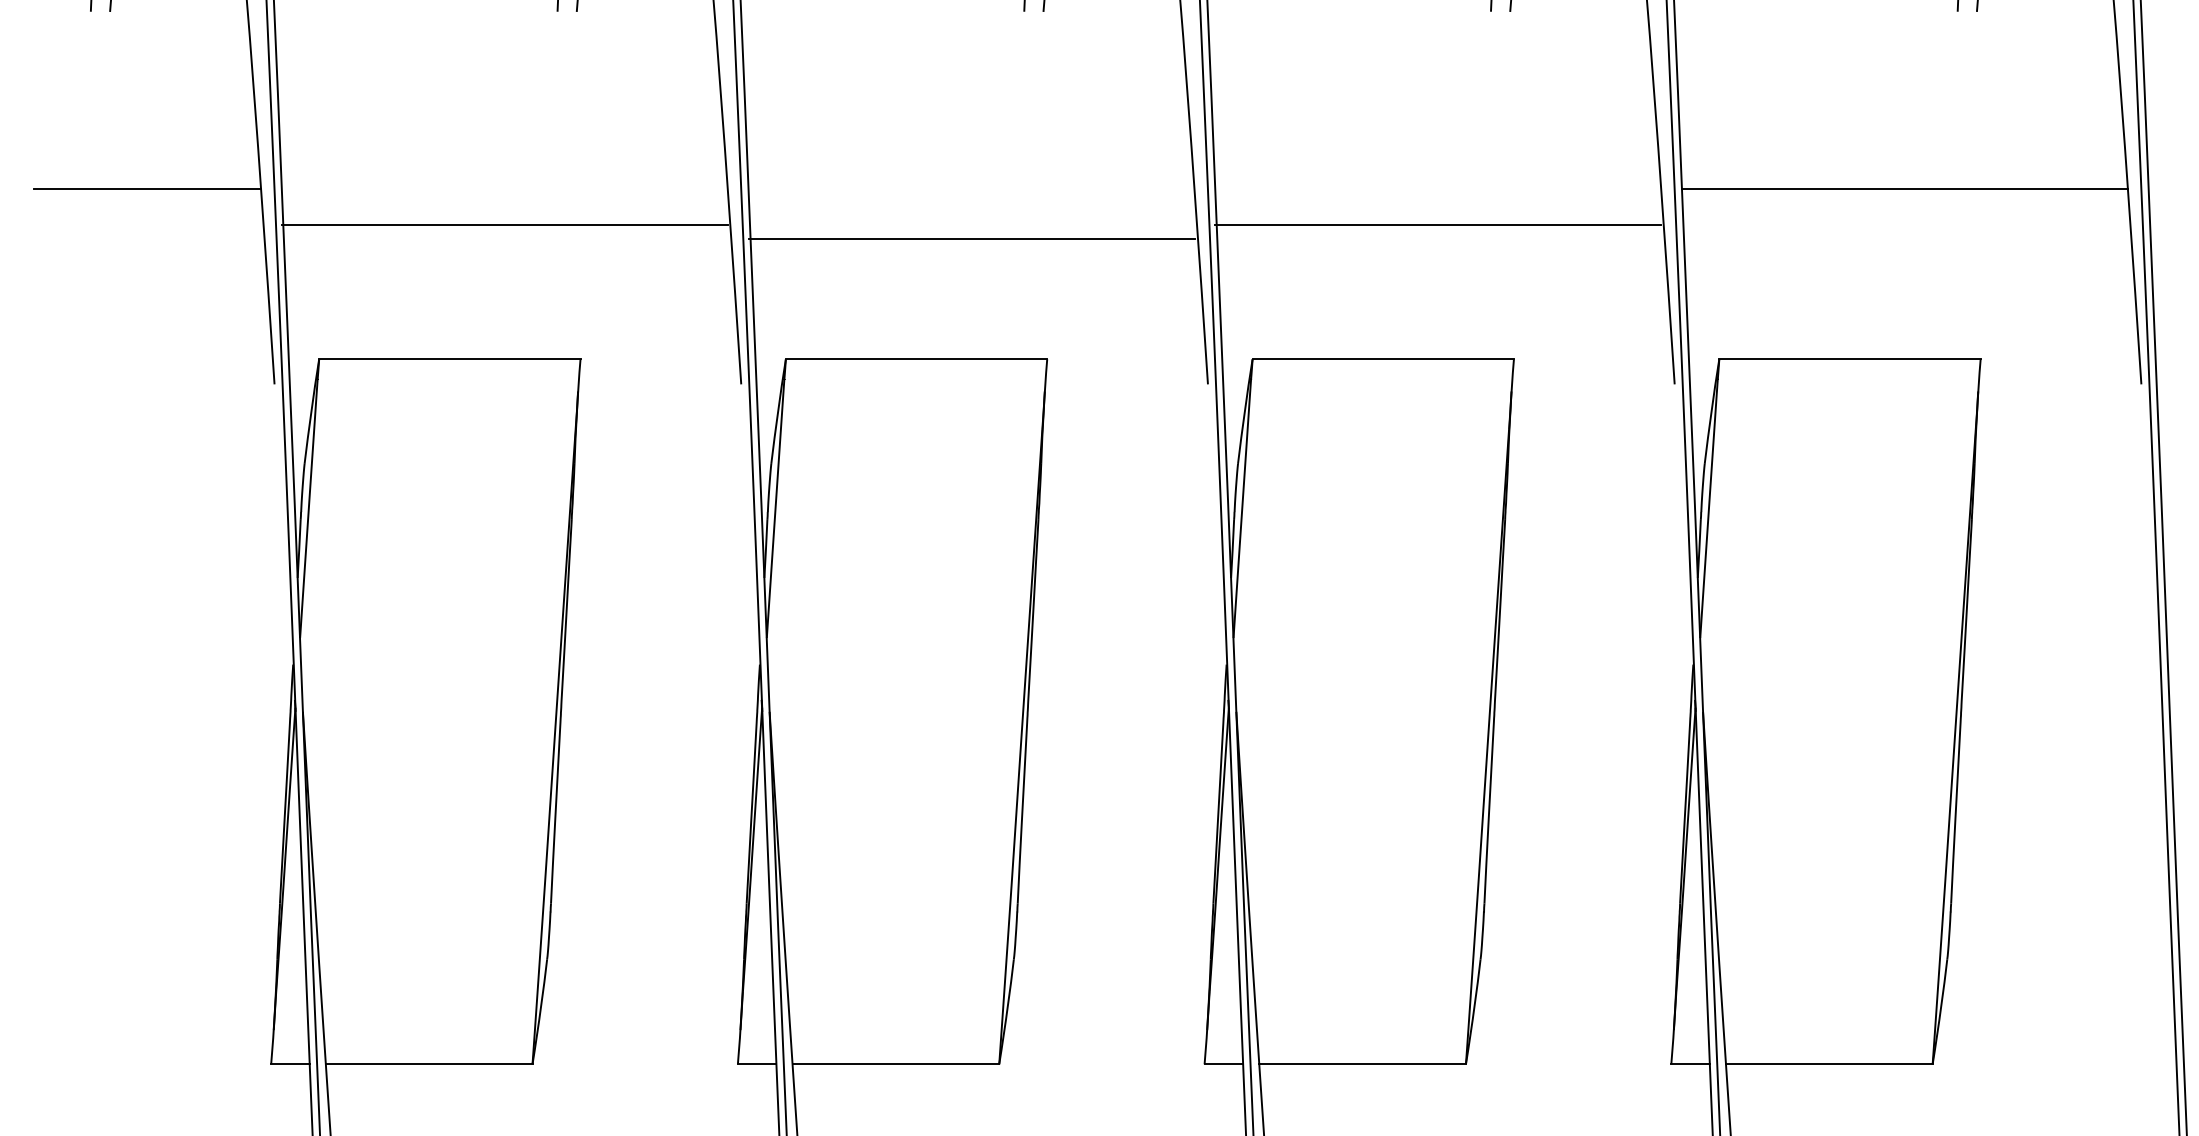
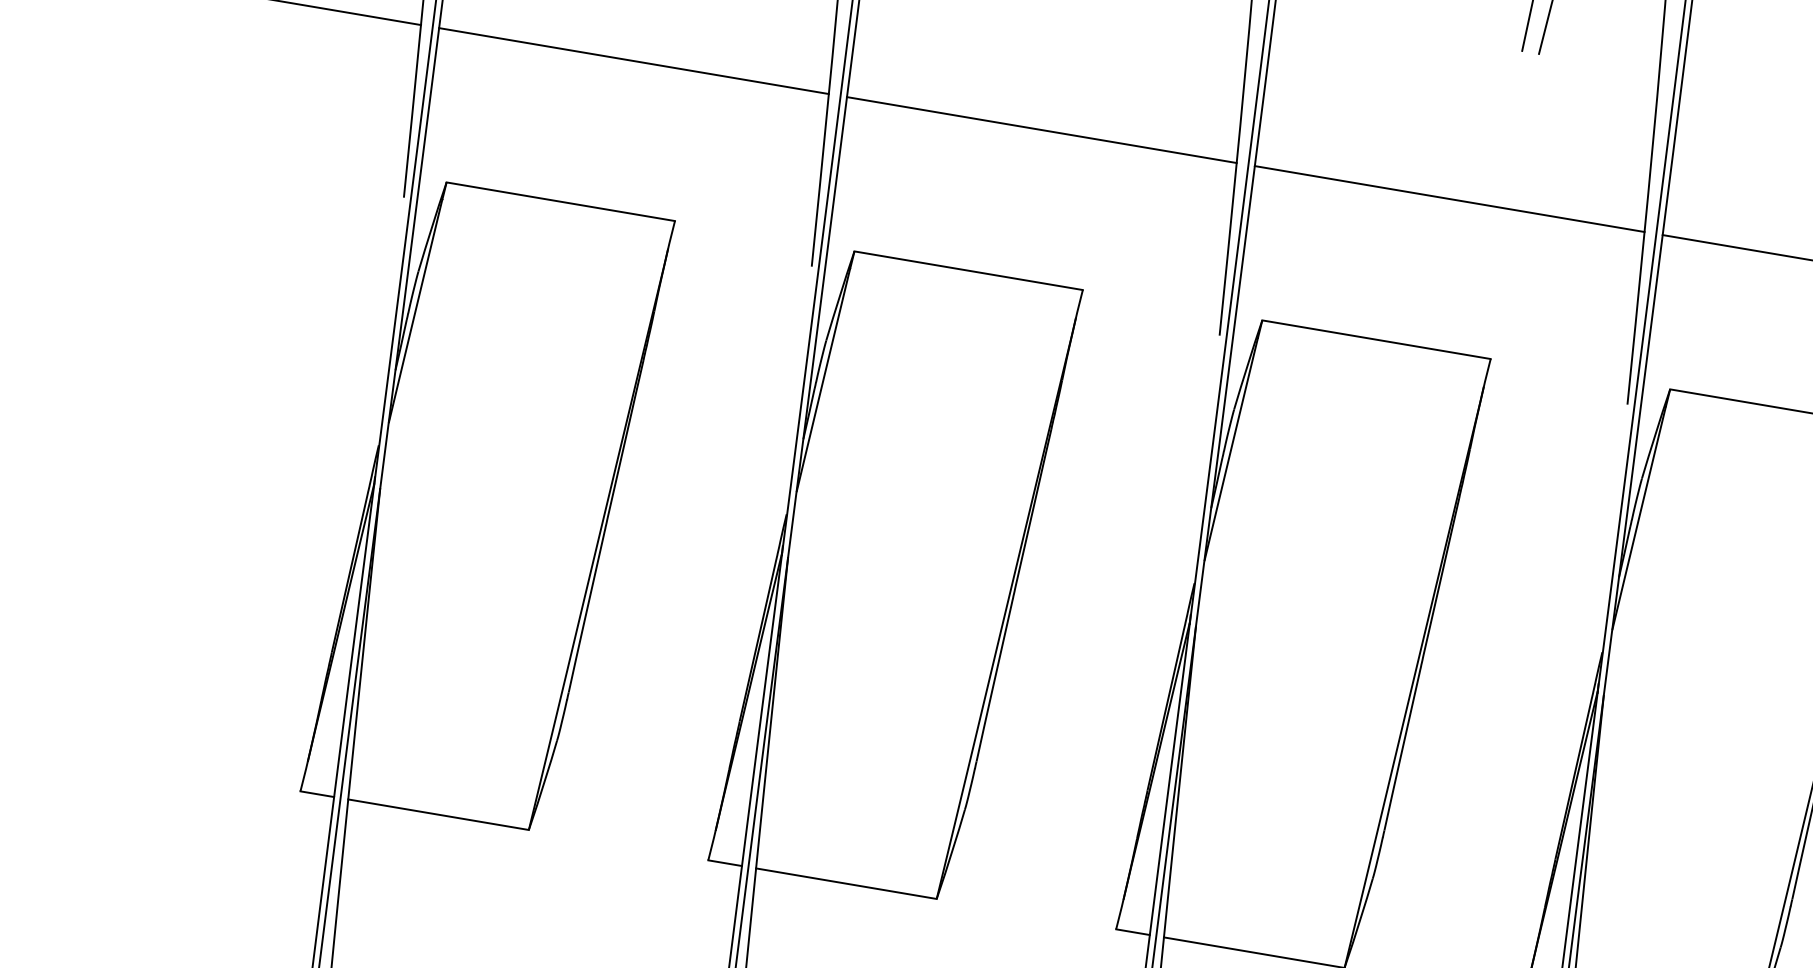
line: (504, 225) -> (633, 61), moved
line: (1438, 225) -> (1449, 199), moved
line: (971, 239) -> (1041, 130), moved

